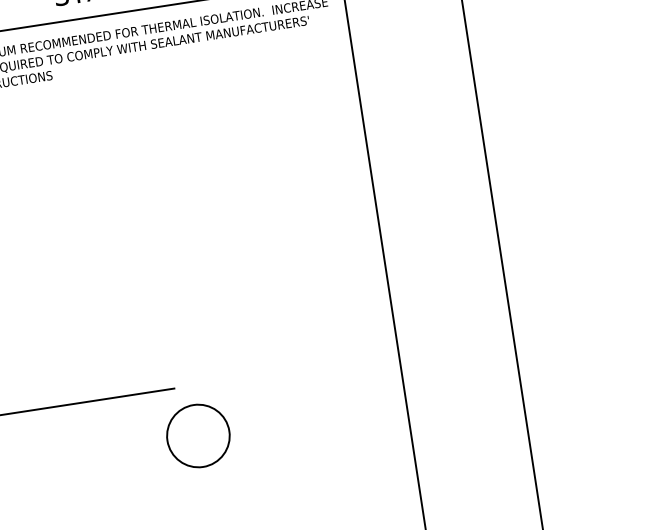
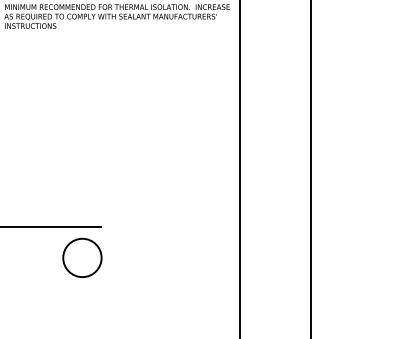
circle: (198, 435) -> (82, 257), moved

